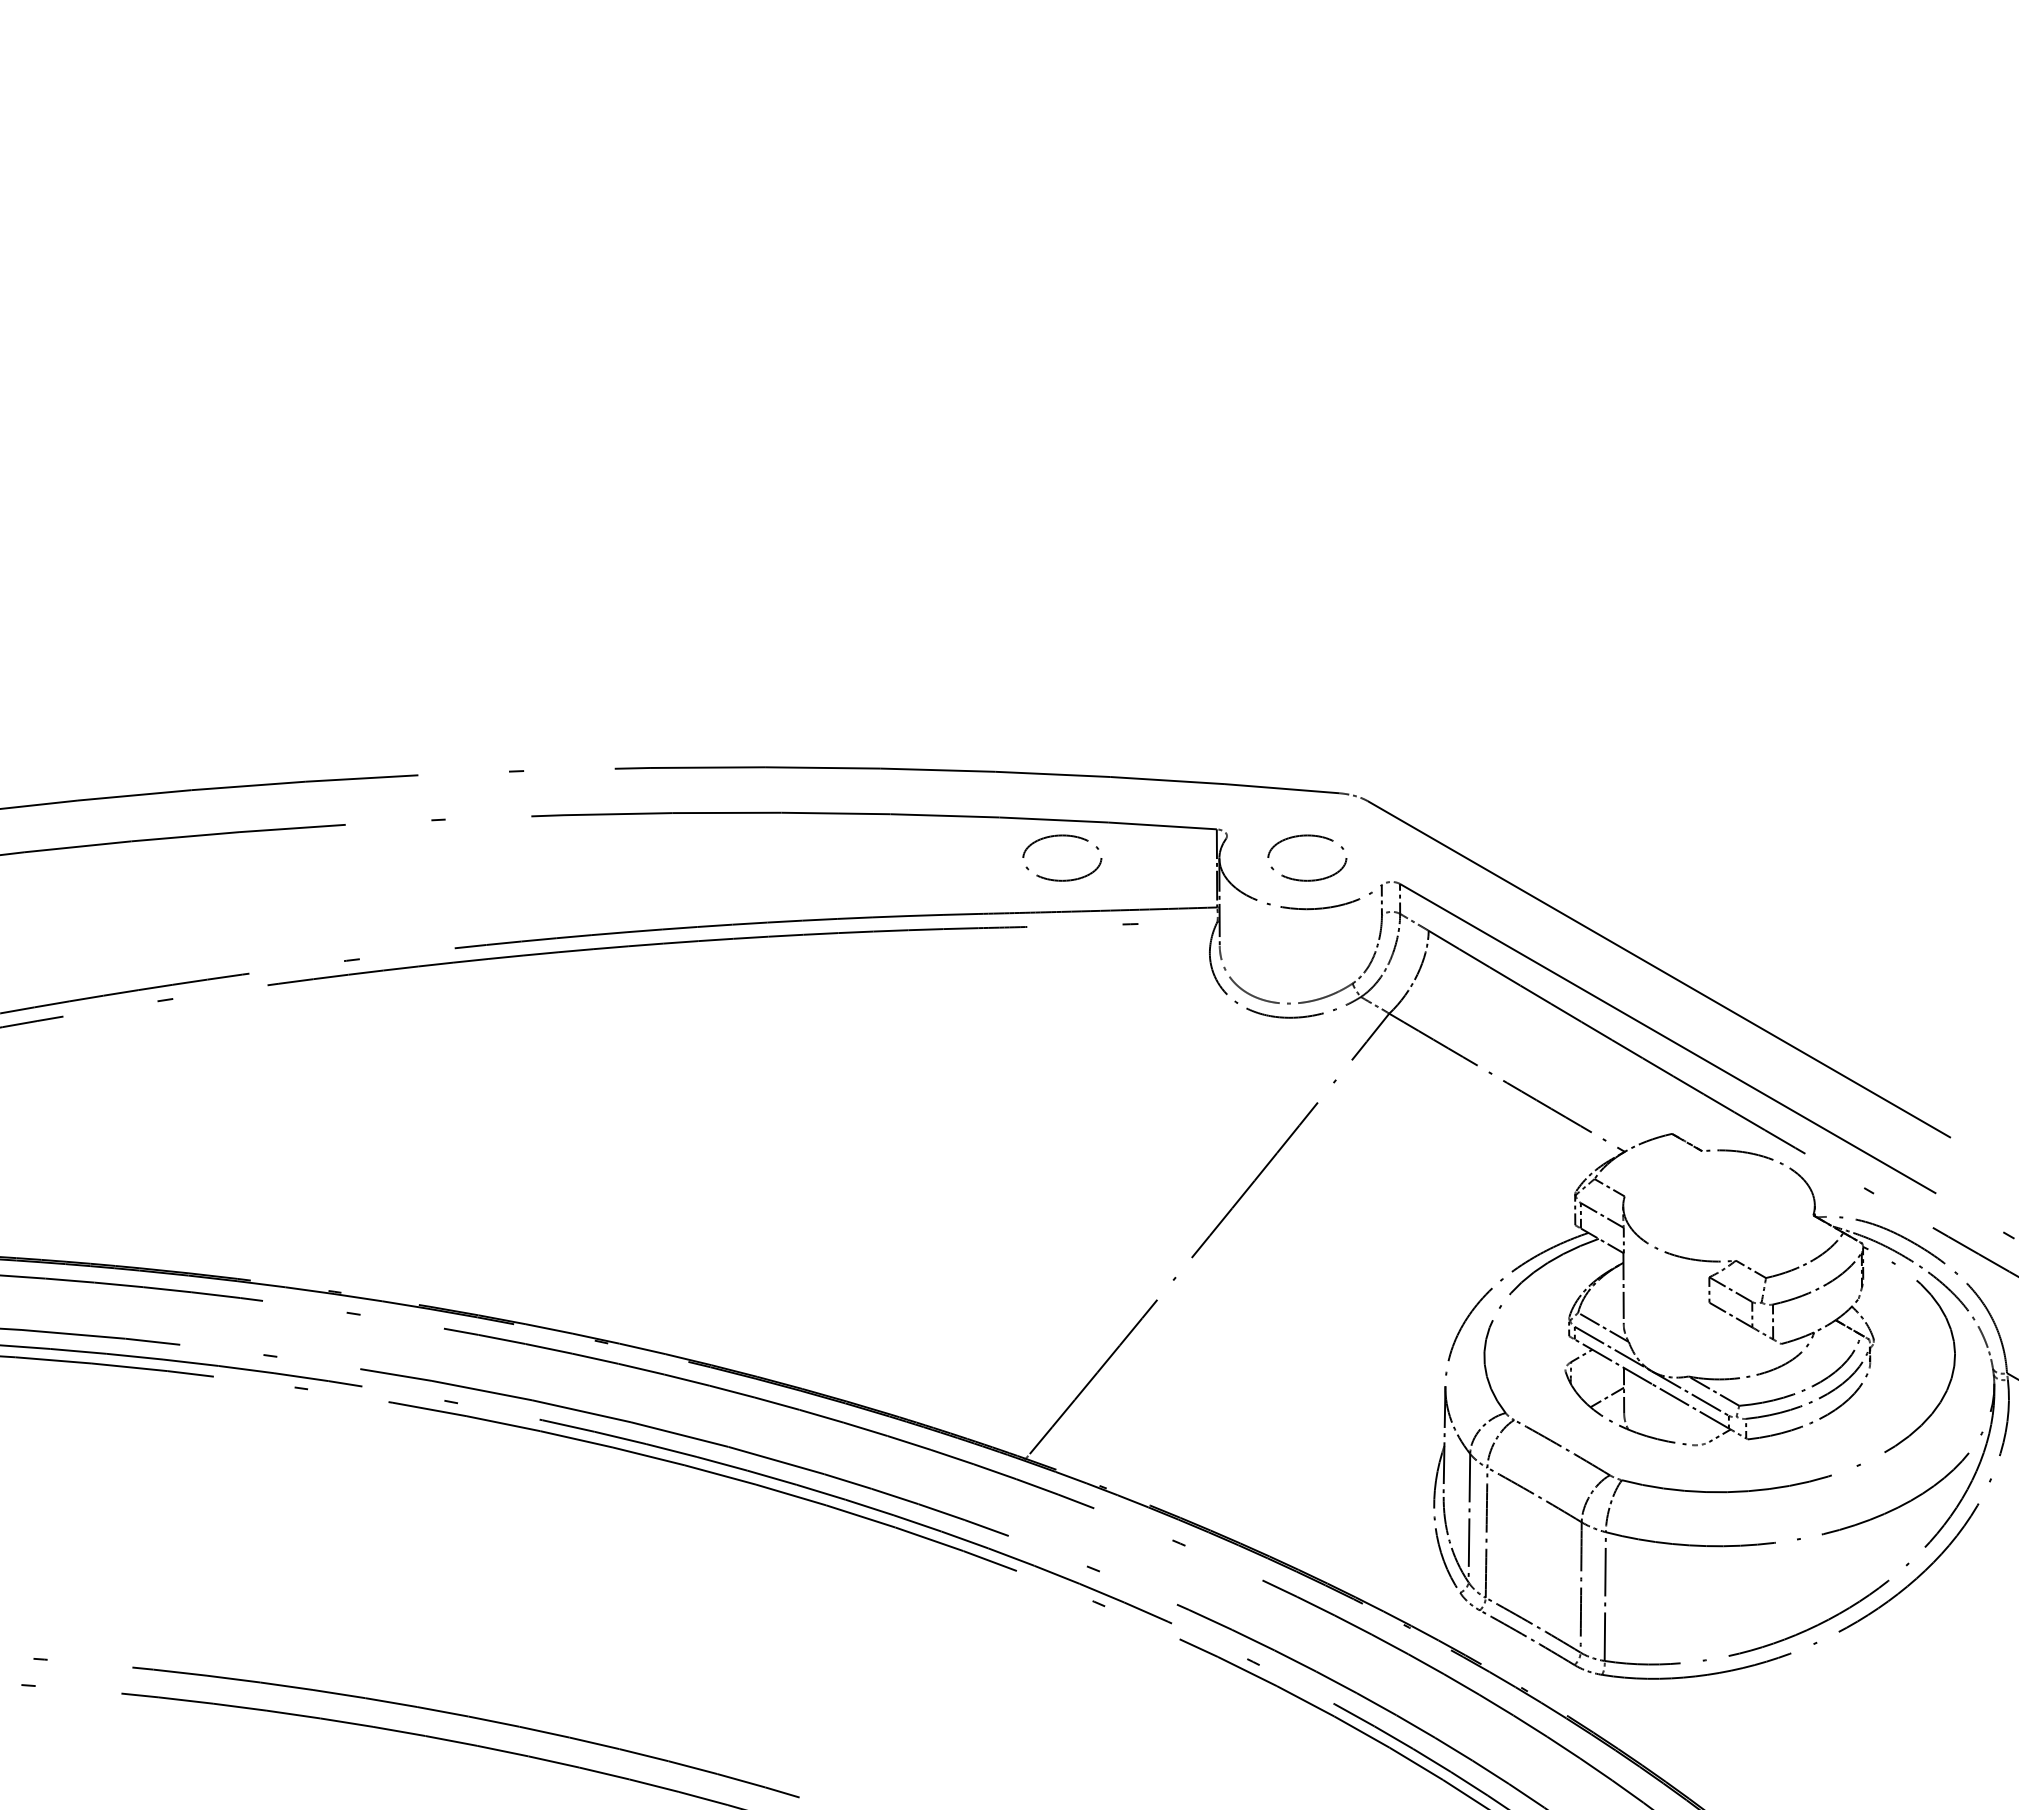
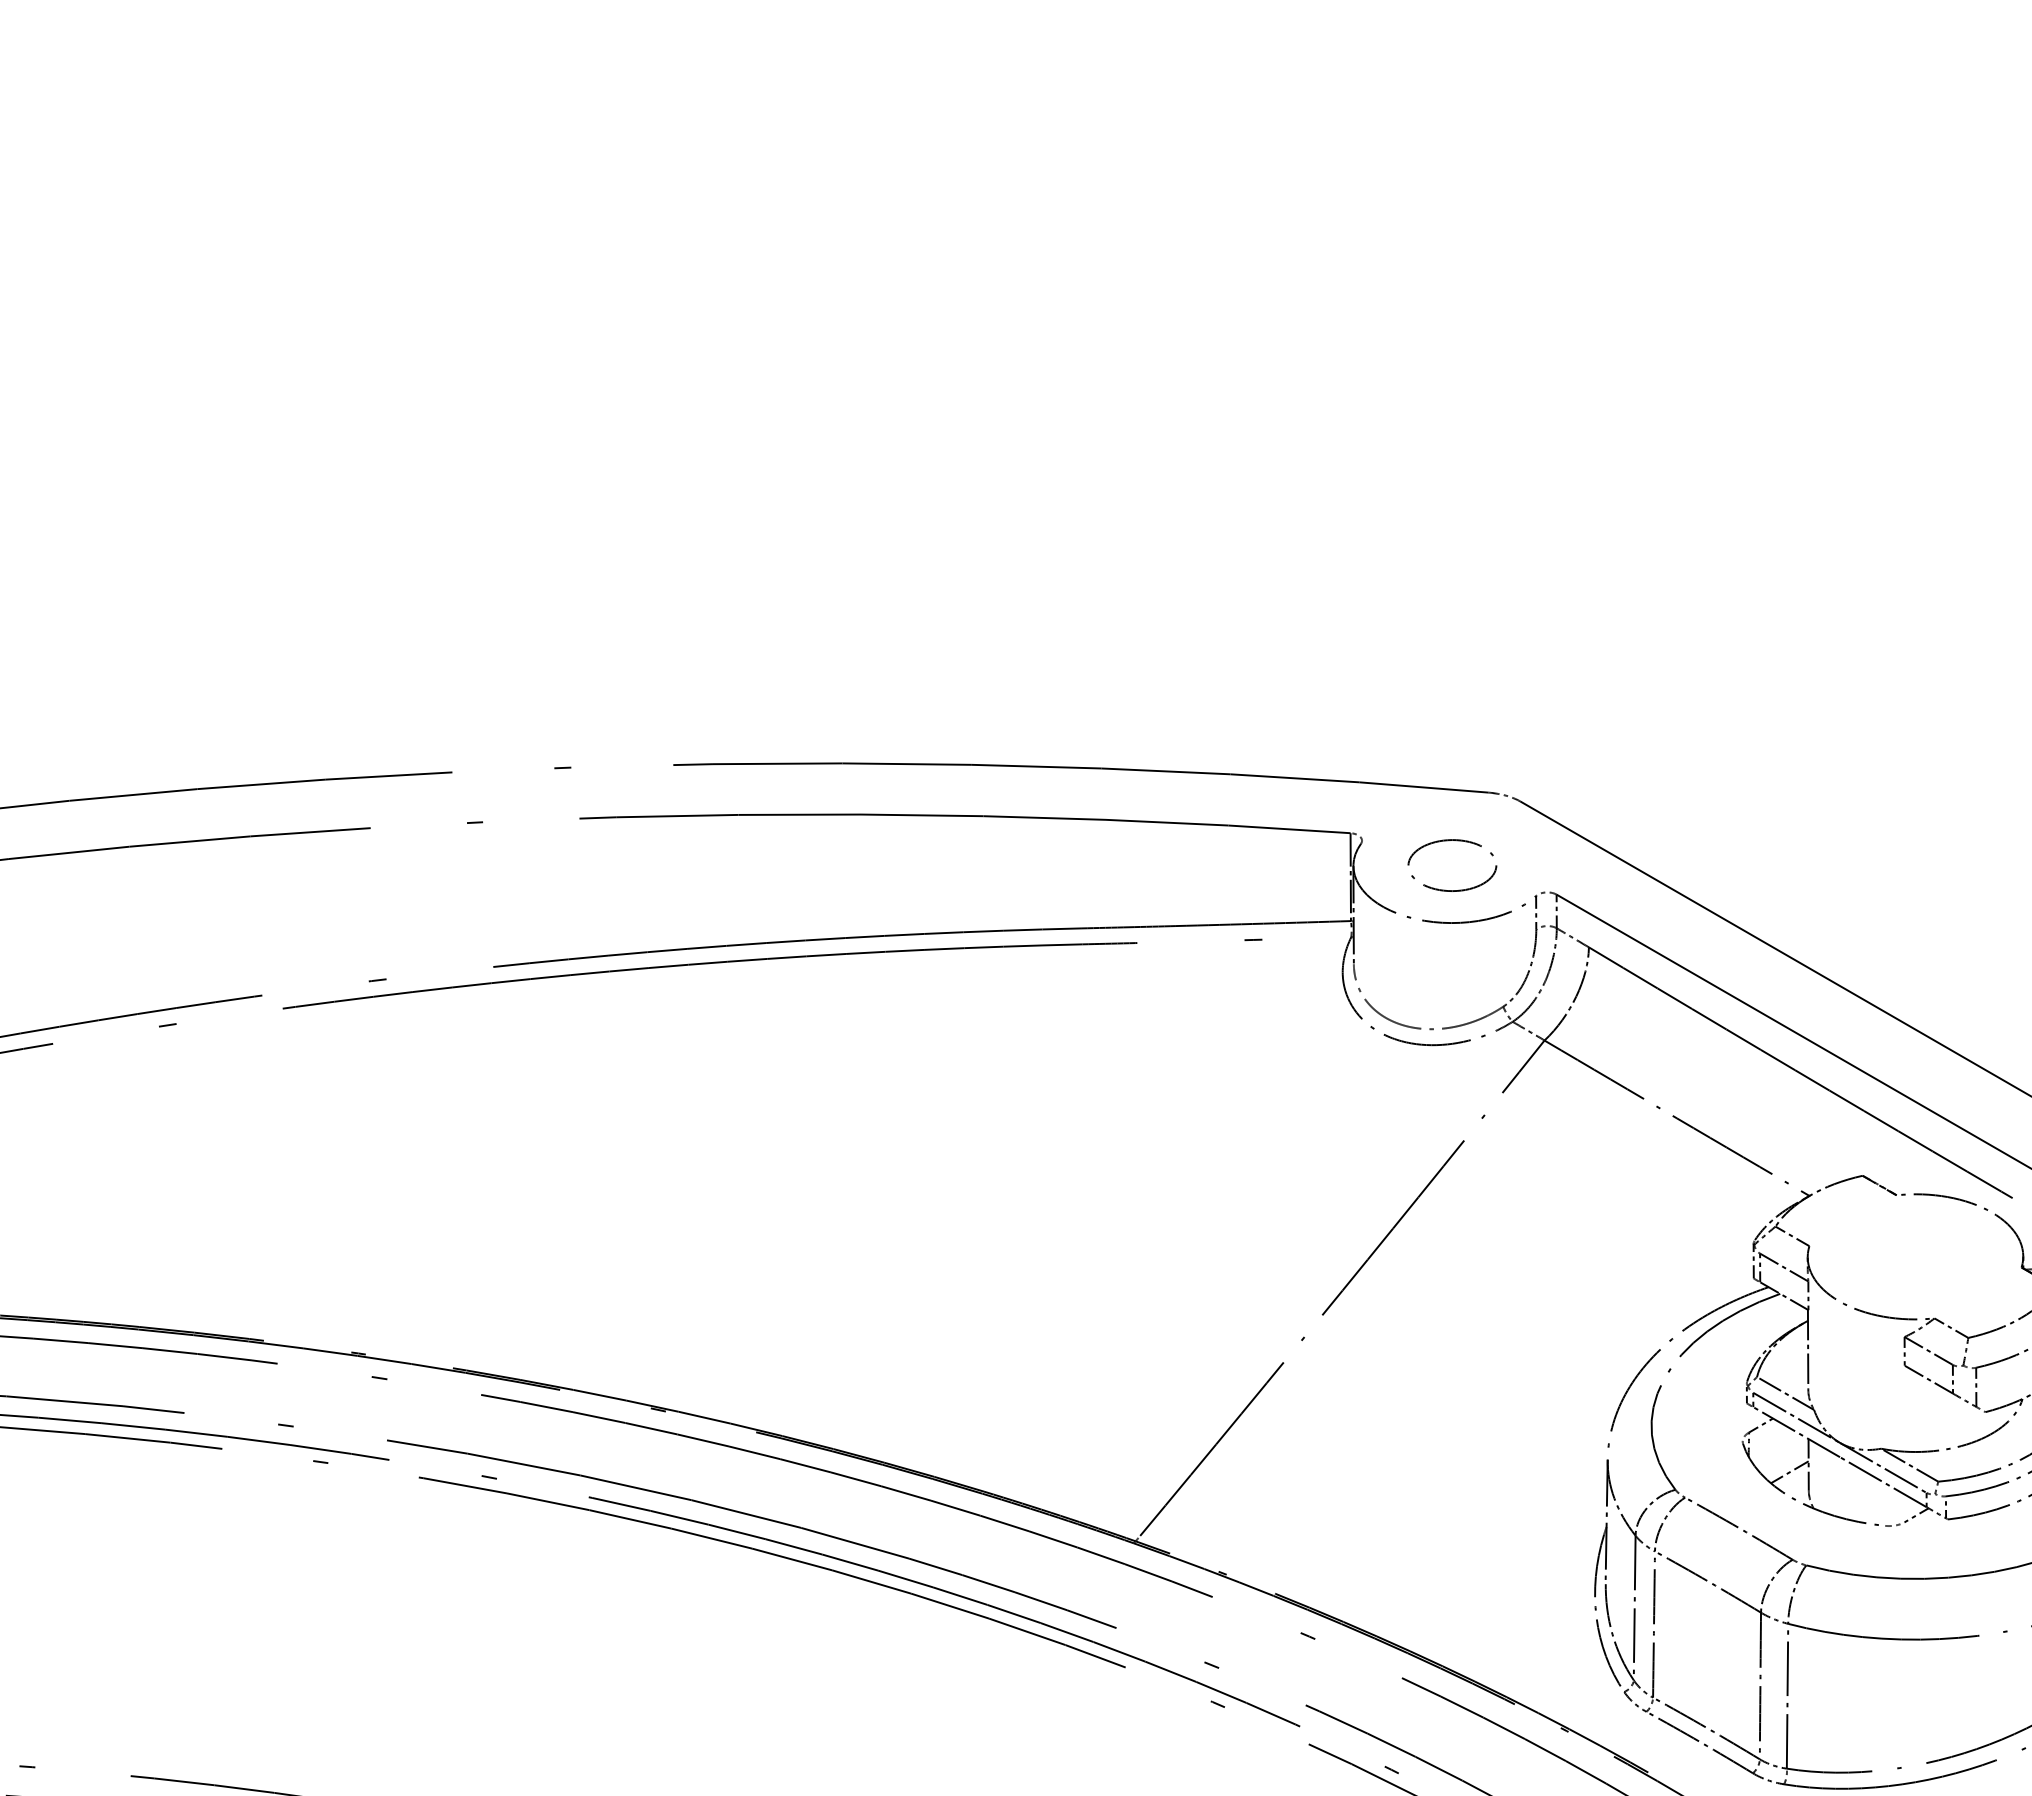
part: (1062, 836) -> (1176, 841), removed

